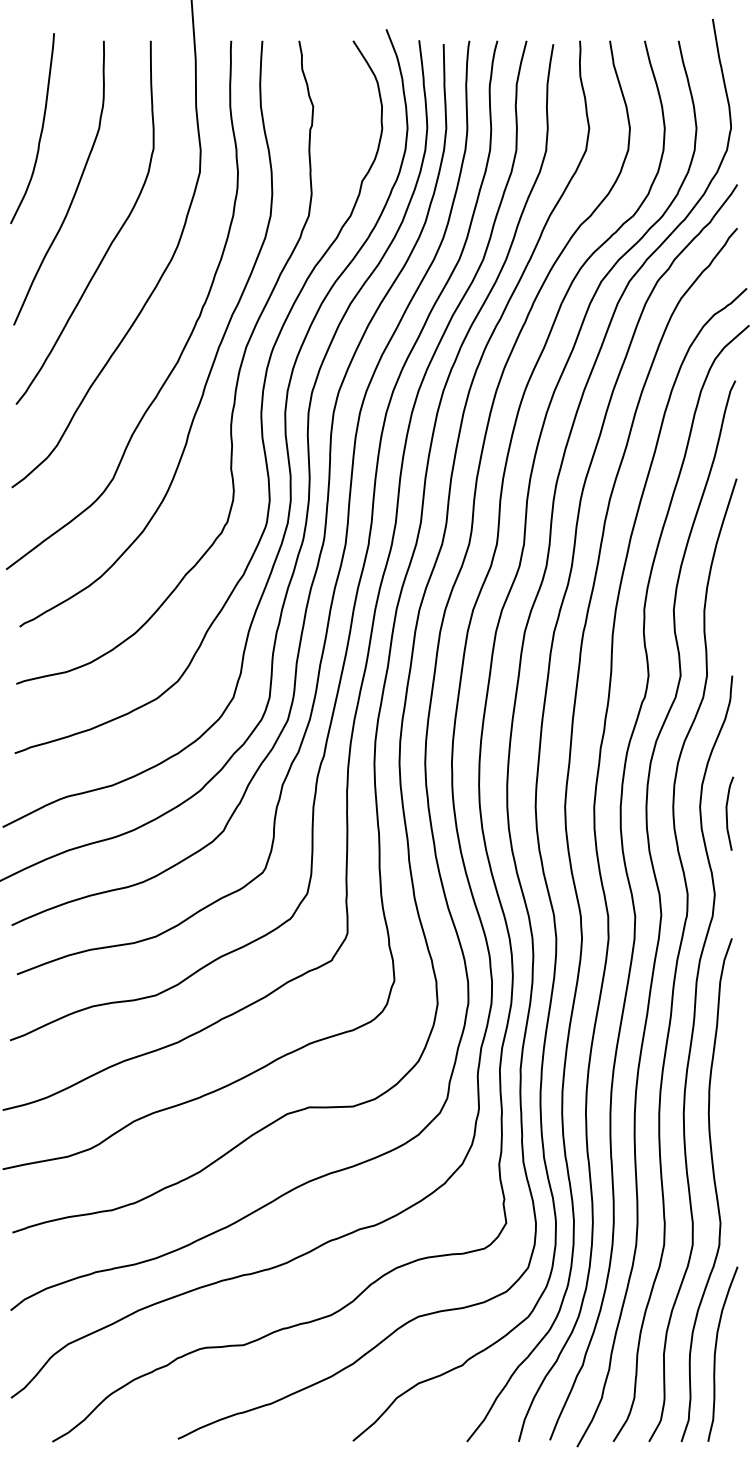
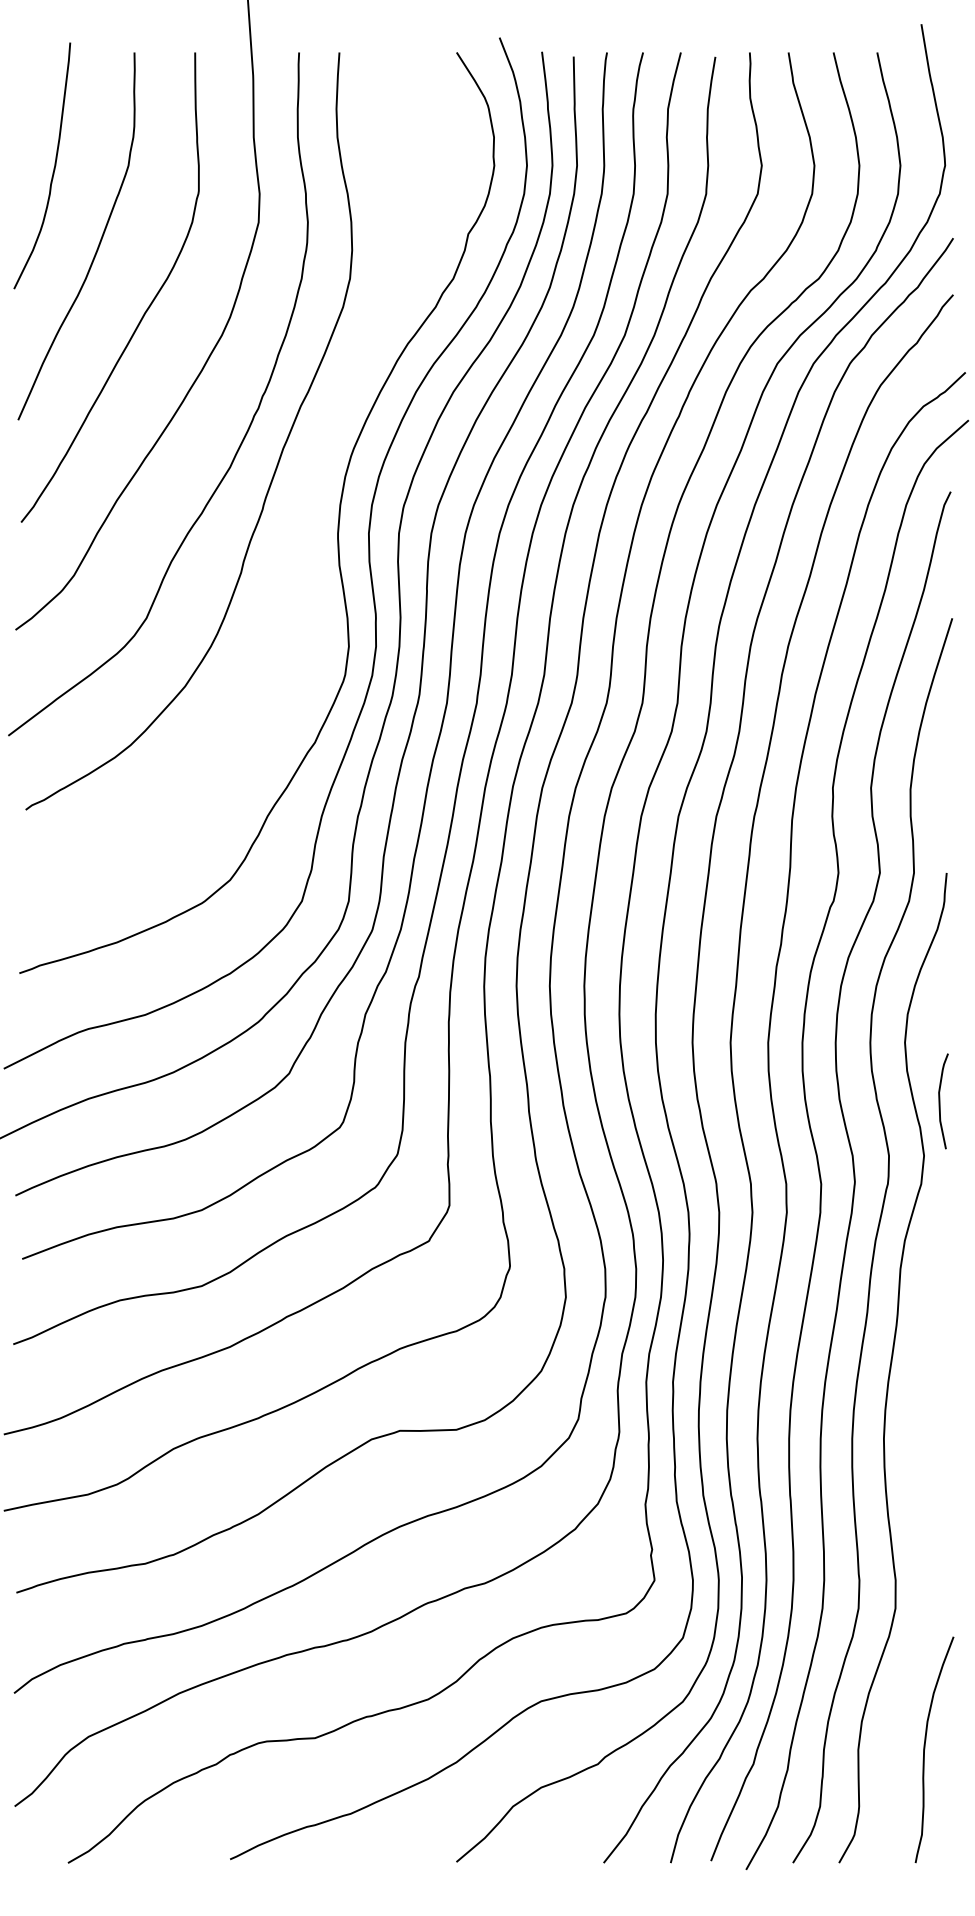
curve: (236, 378) -> (306, 489), removed
curve: (727, 813) -> (940, 1101), moved
curve: (715, 1189) -> (924, 1537), removed

